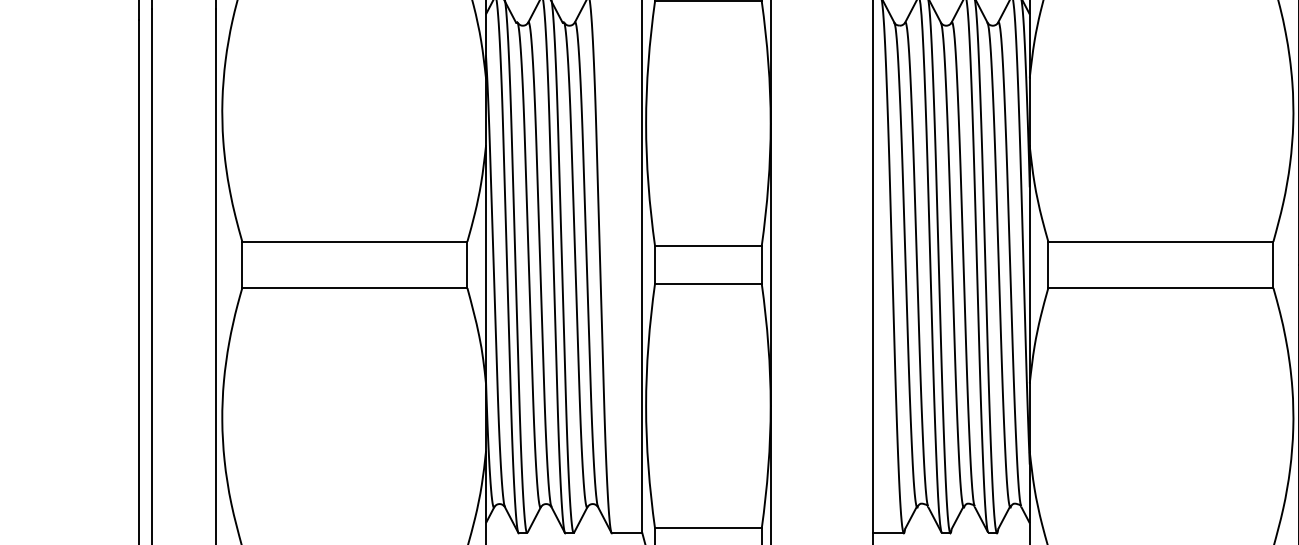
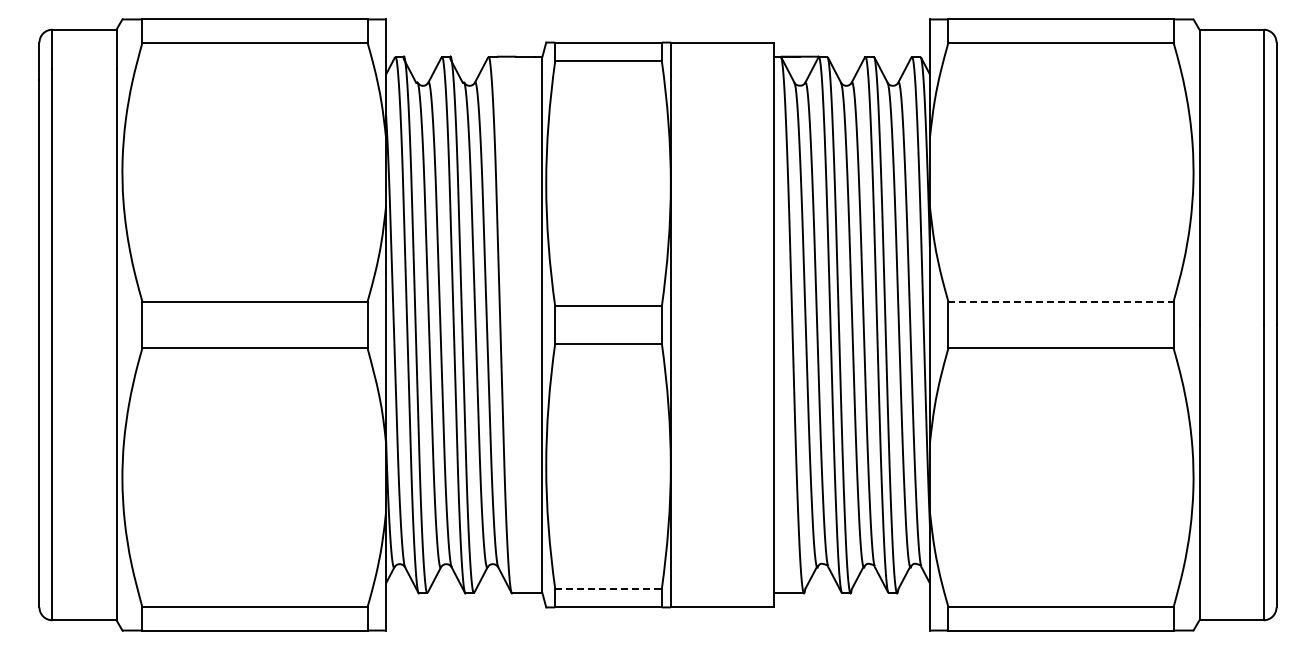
line: (1161, 241) -> (1061, 301), solid -> dashed
line: (709, 528) -> (609, 588), solid -> dashed

